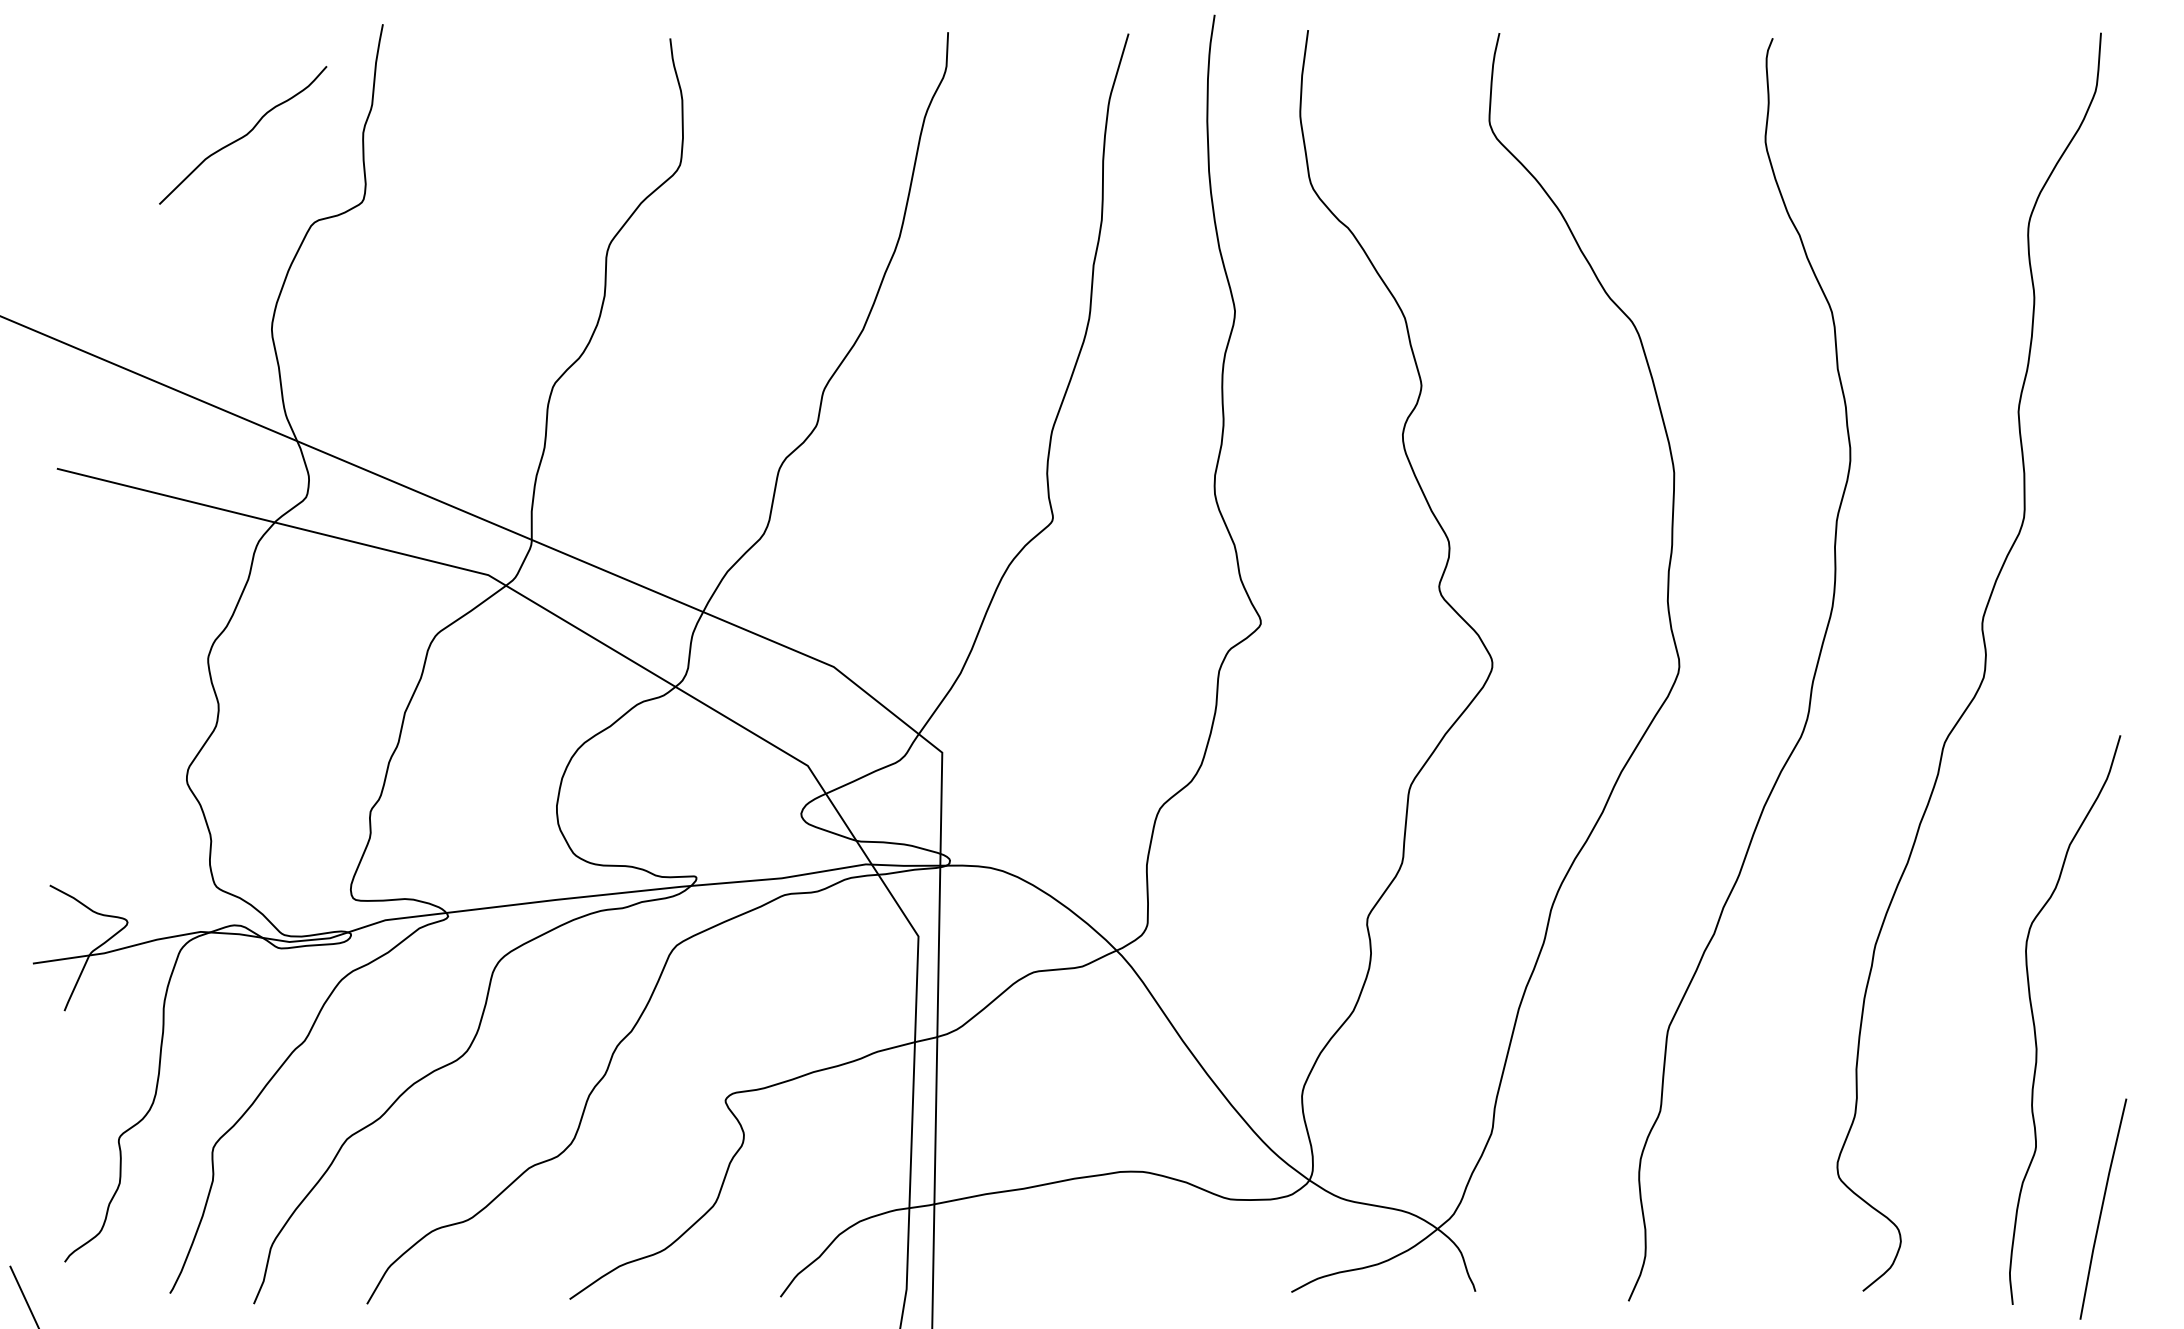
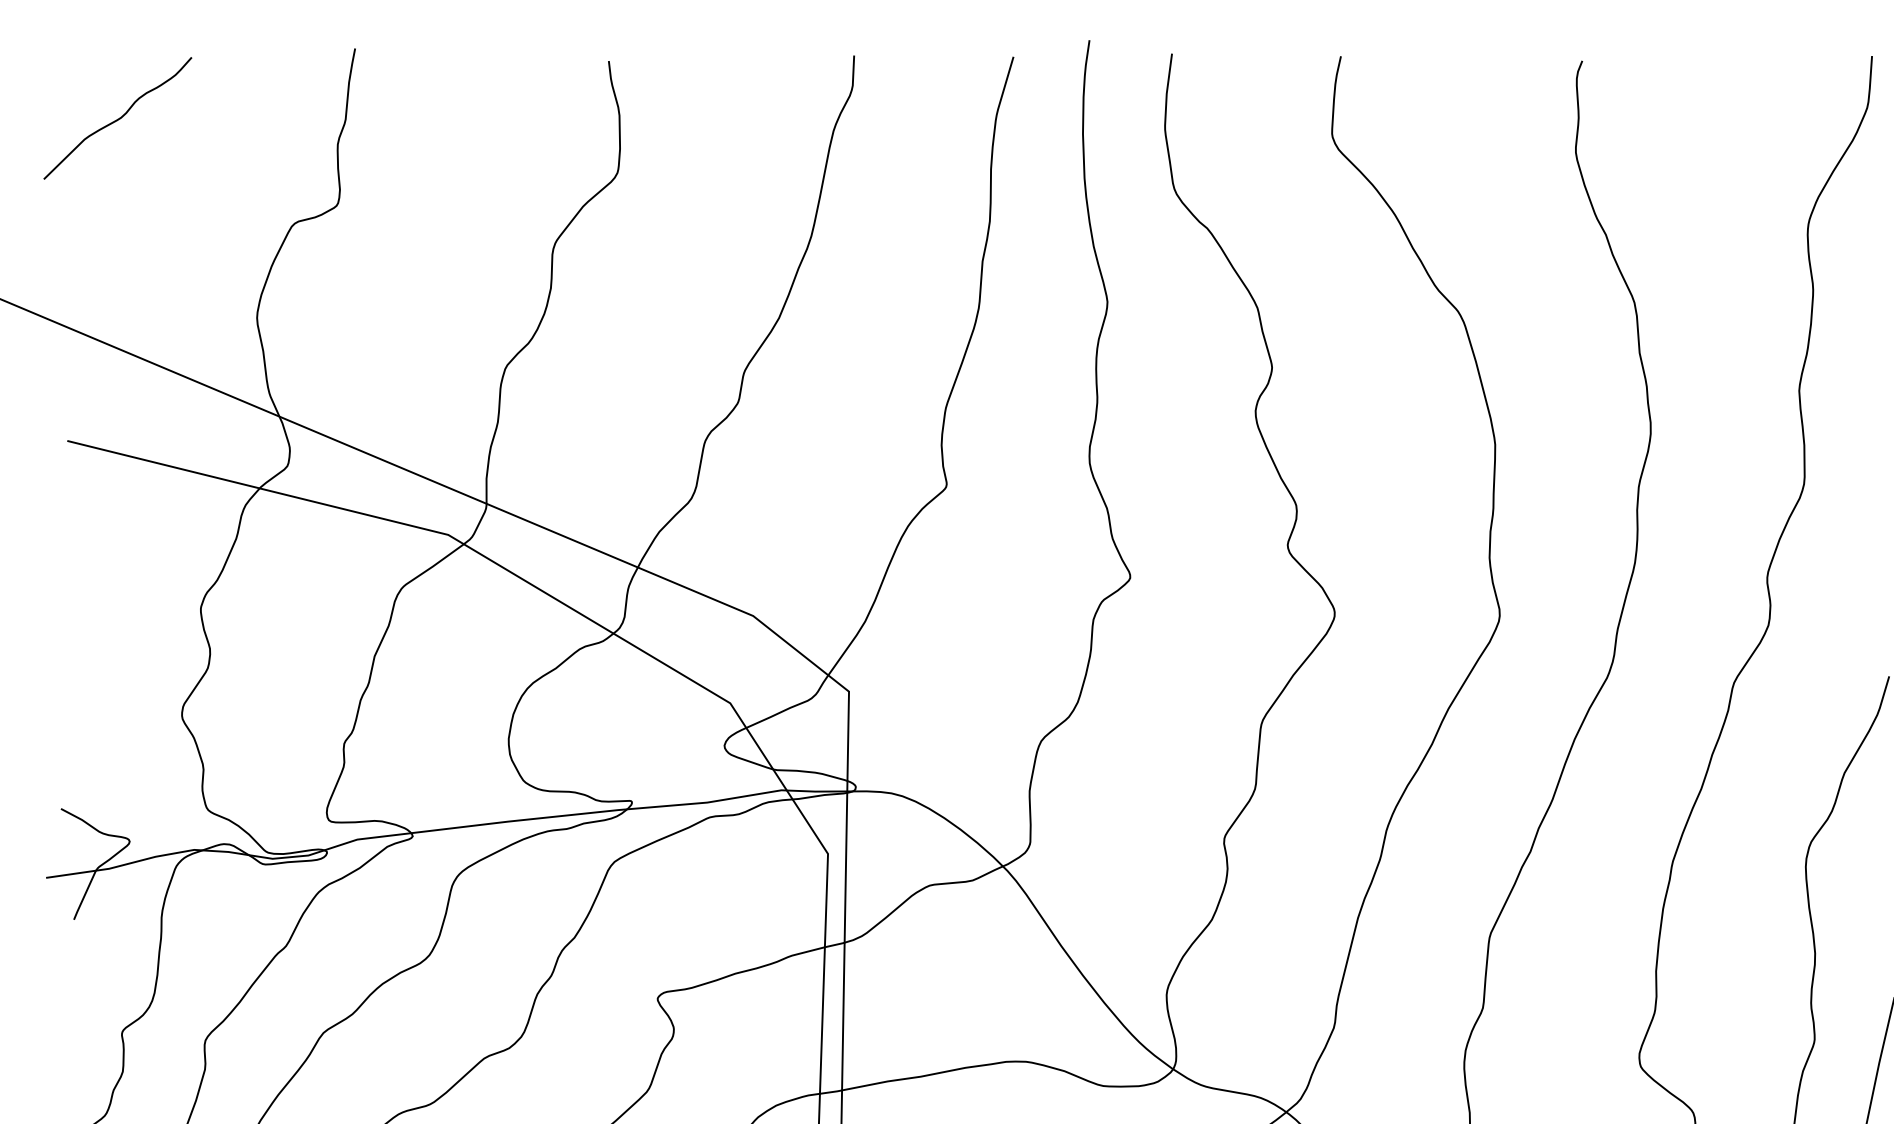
curve: (243, 135) -> (118, 118), moved

